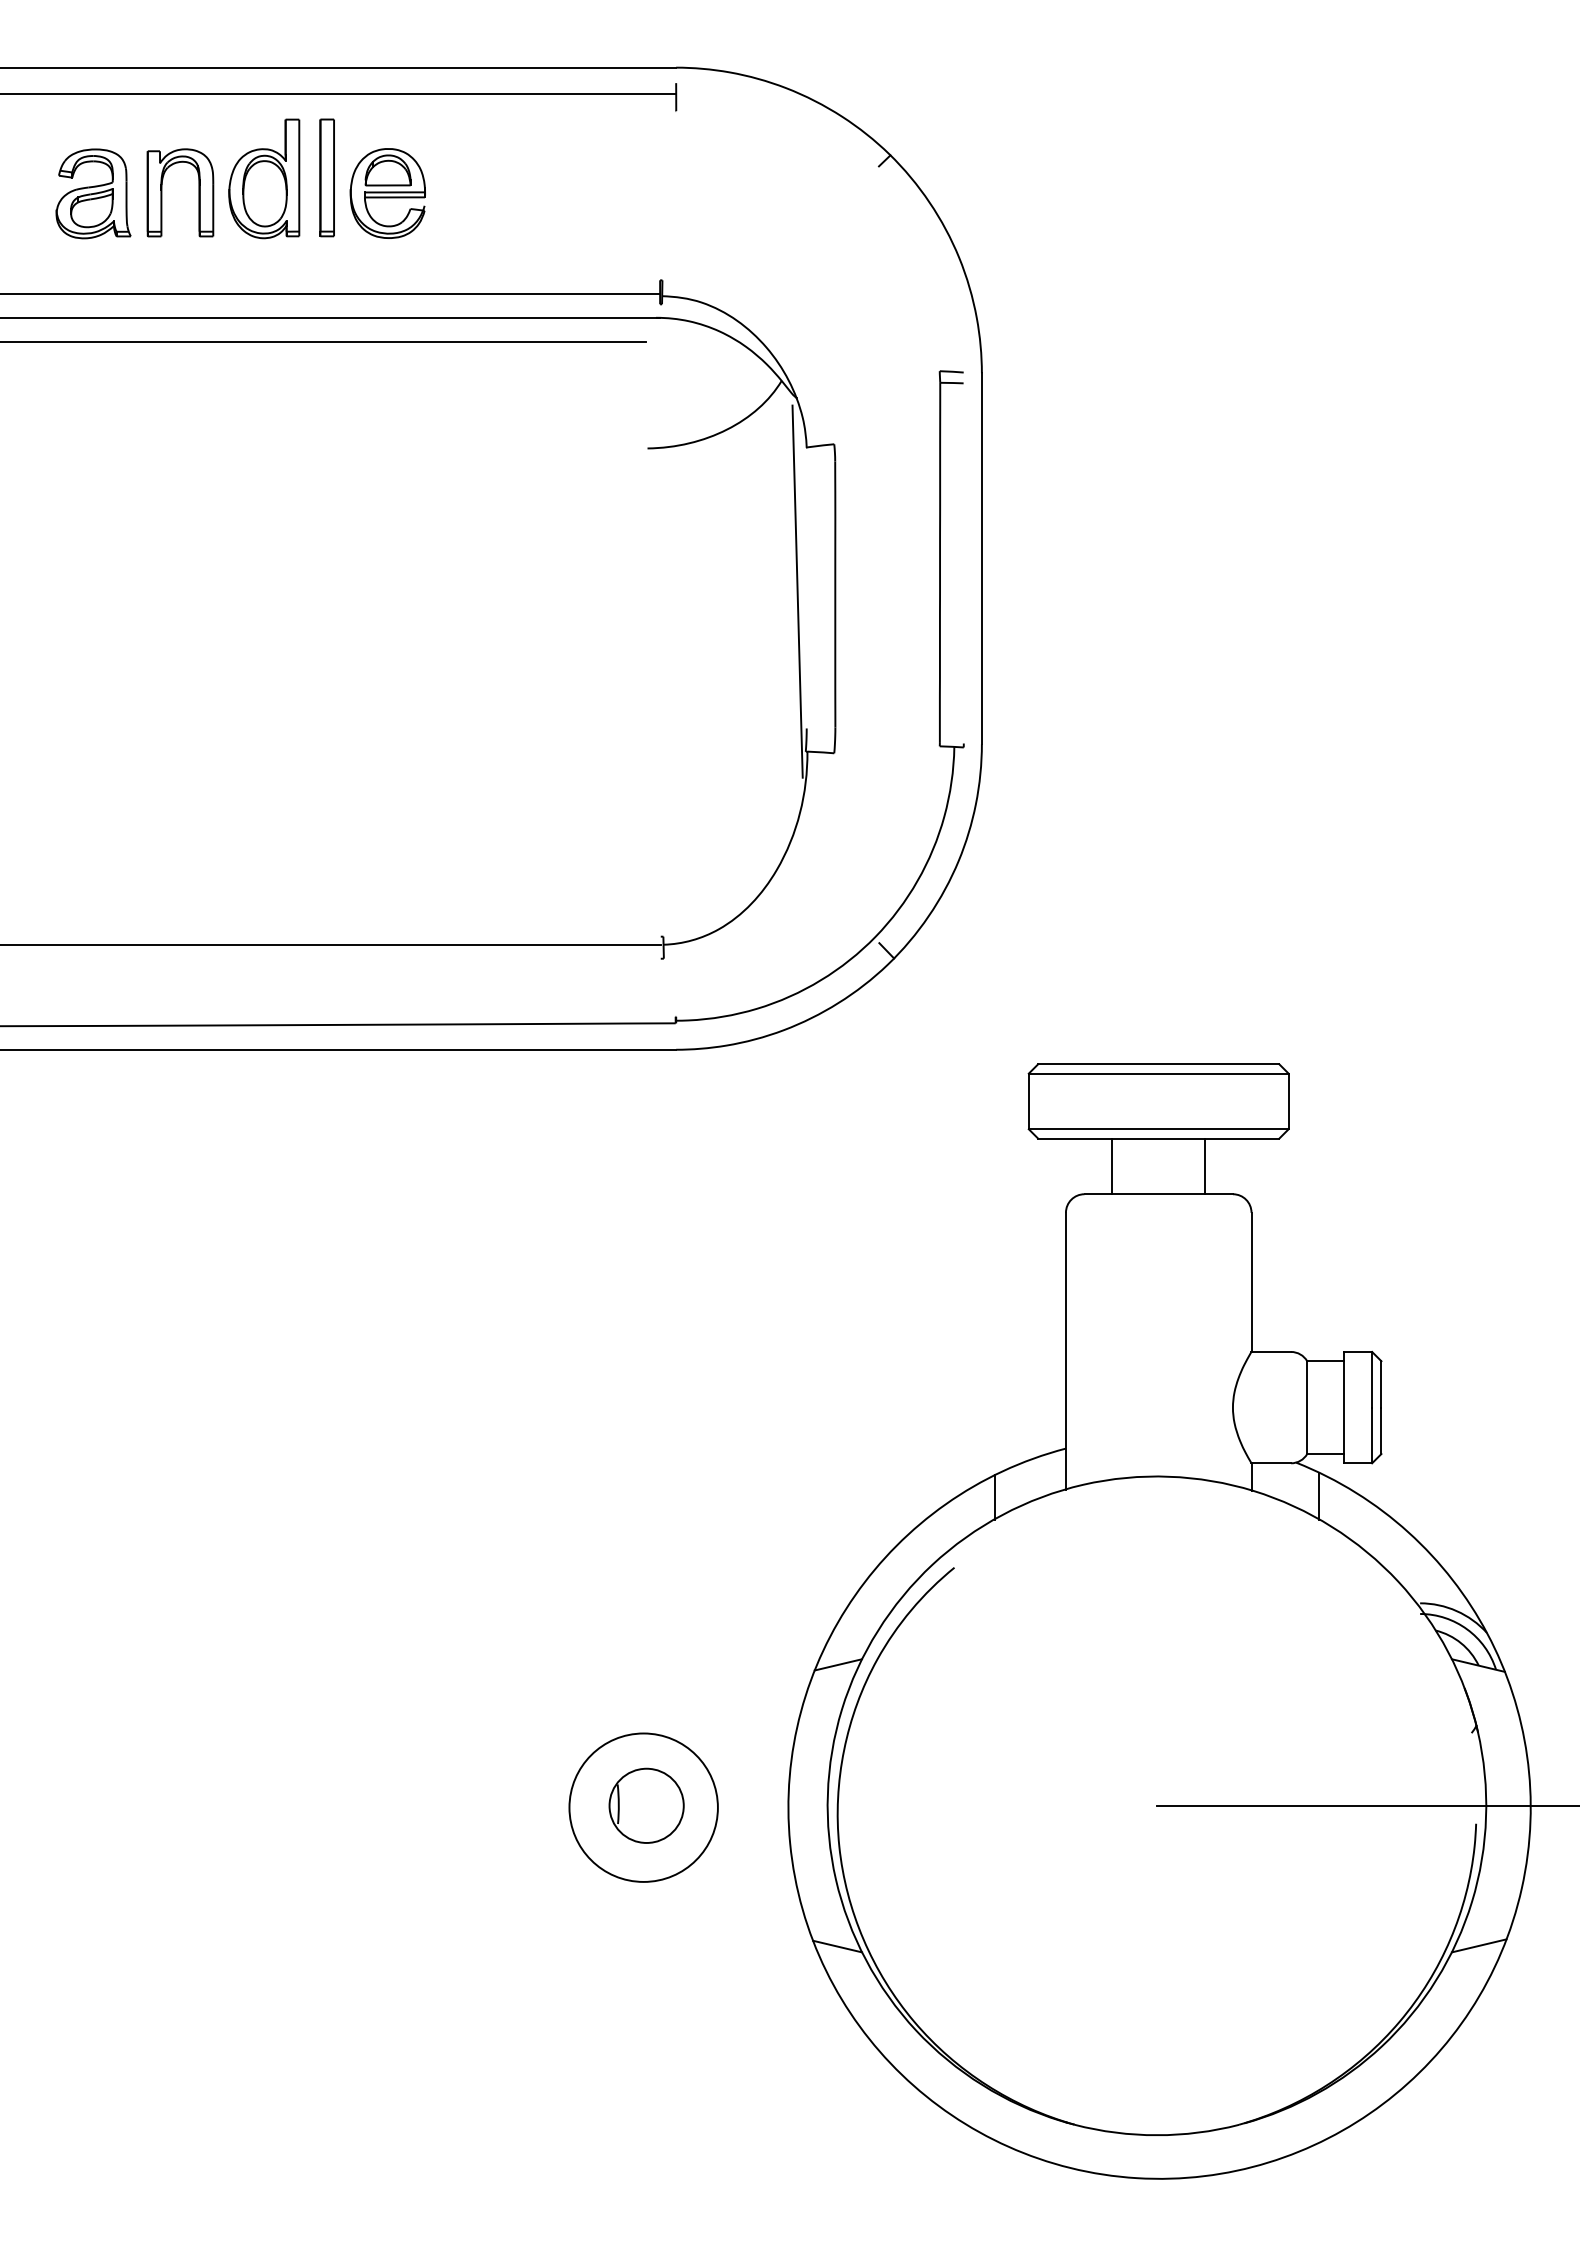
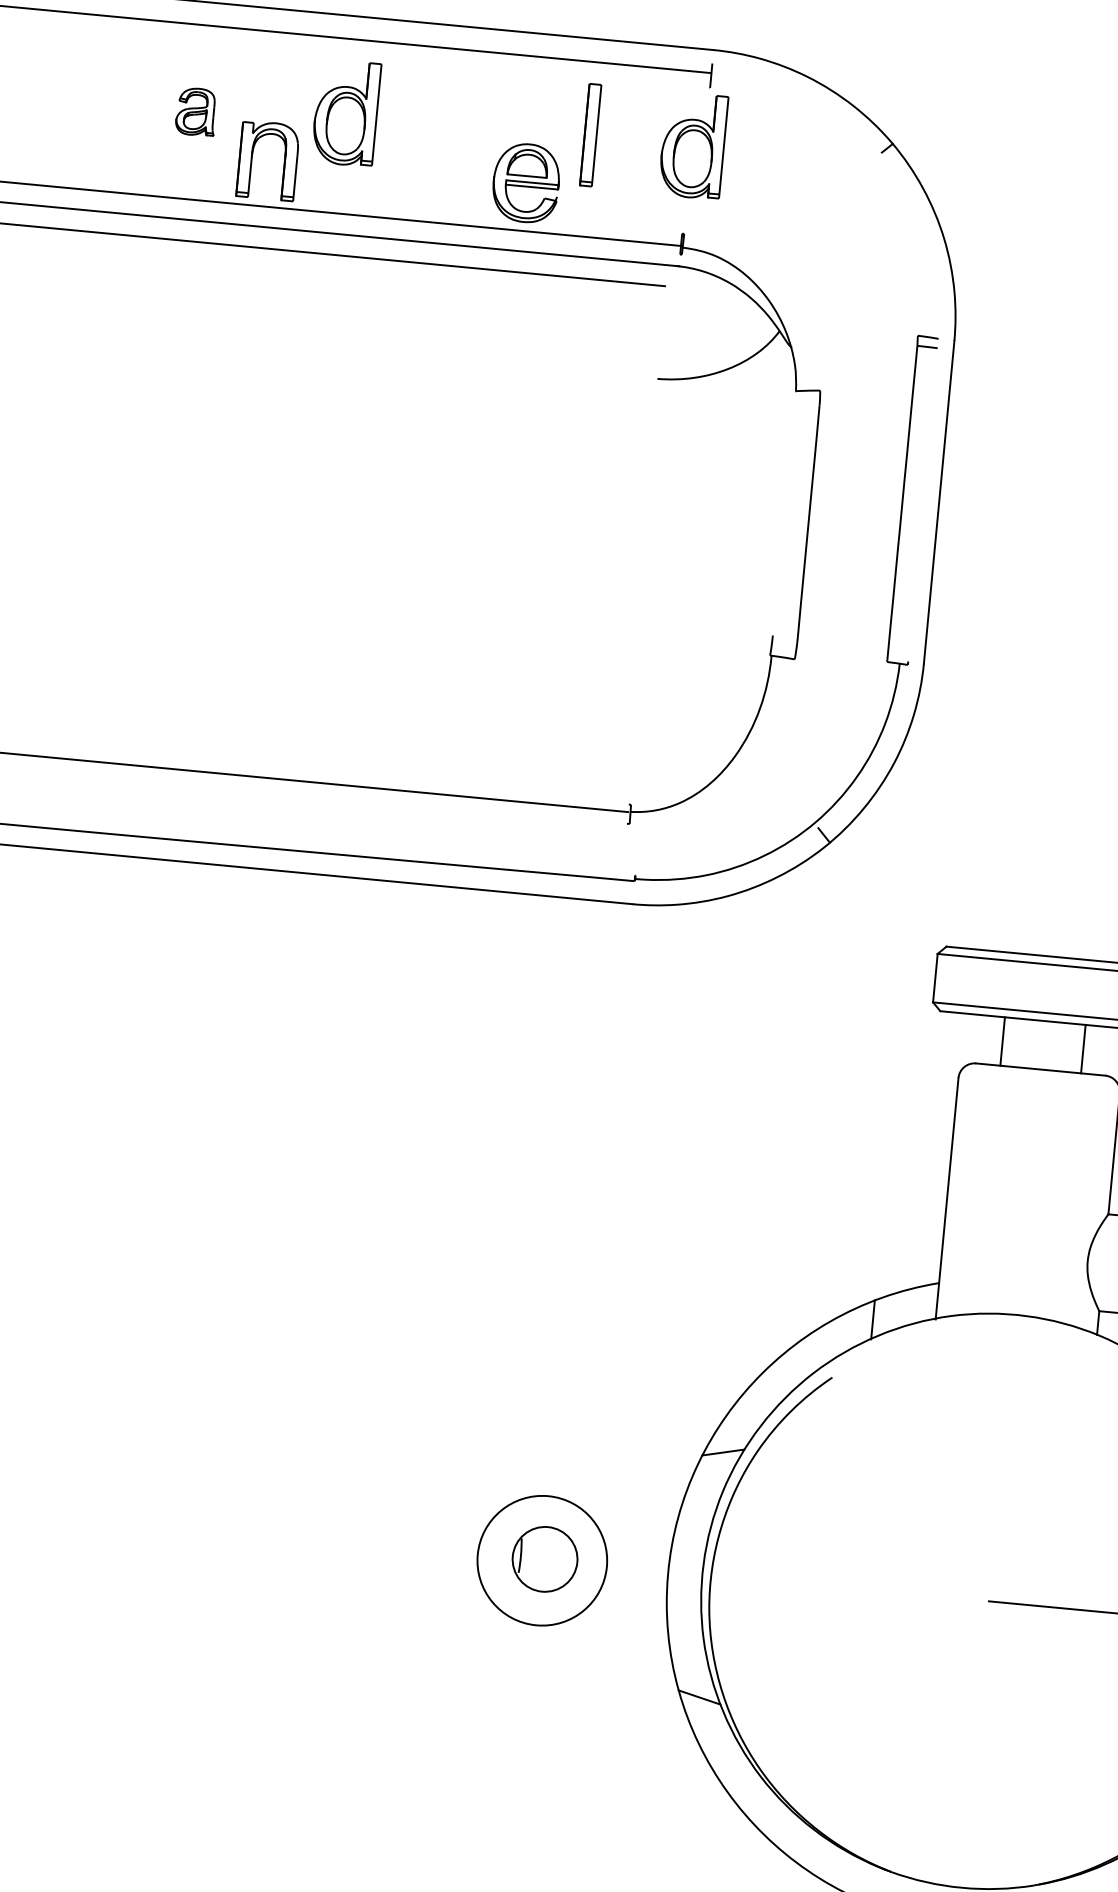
part: (326, 177) -> (590, 134), moved
part: (663, 178) -> (693, 145), added
part: (162, 192) -> (252, 159), moved
part: (93, 193) -> (196, 111), size x0.6
part: (387, 193) -> (525, 183), moved
line: (797, 591) -> (776, 515), removed

